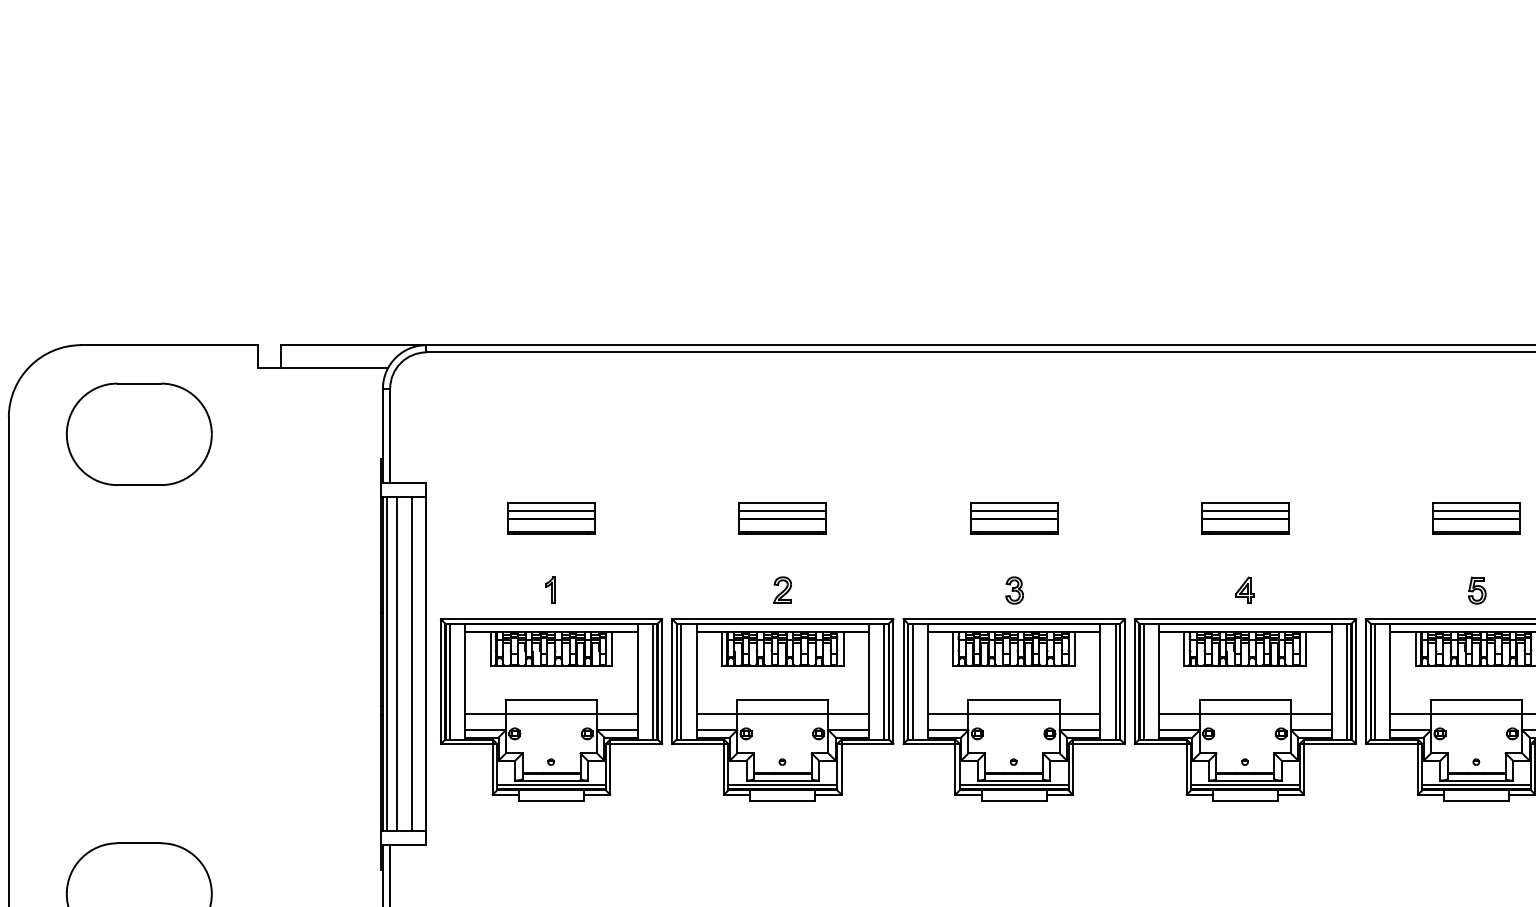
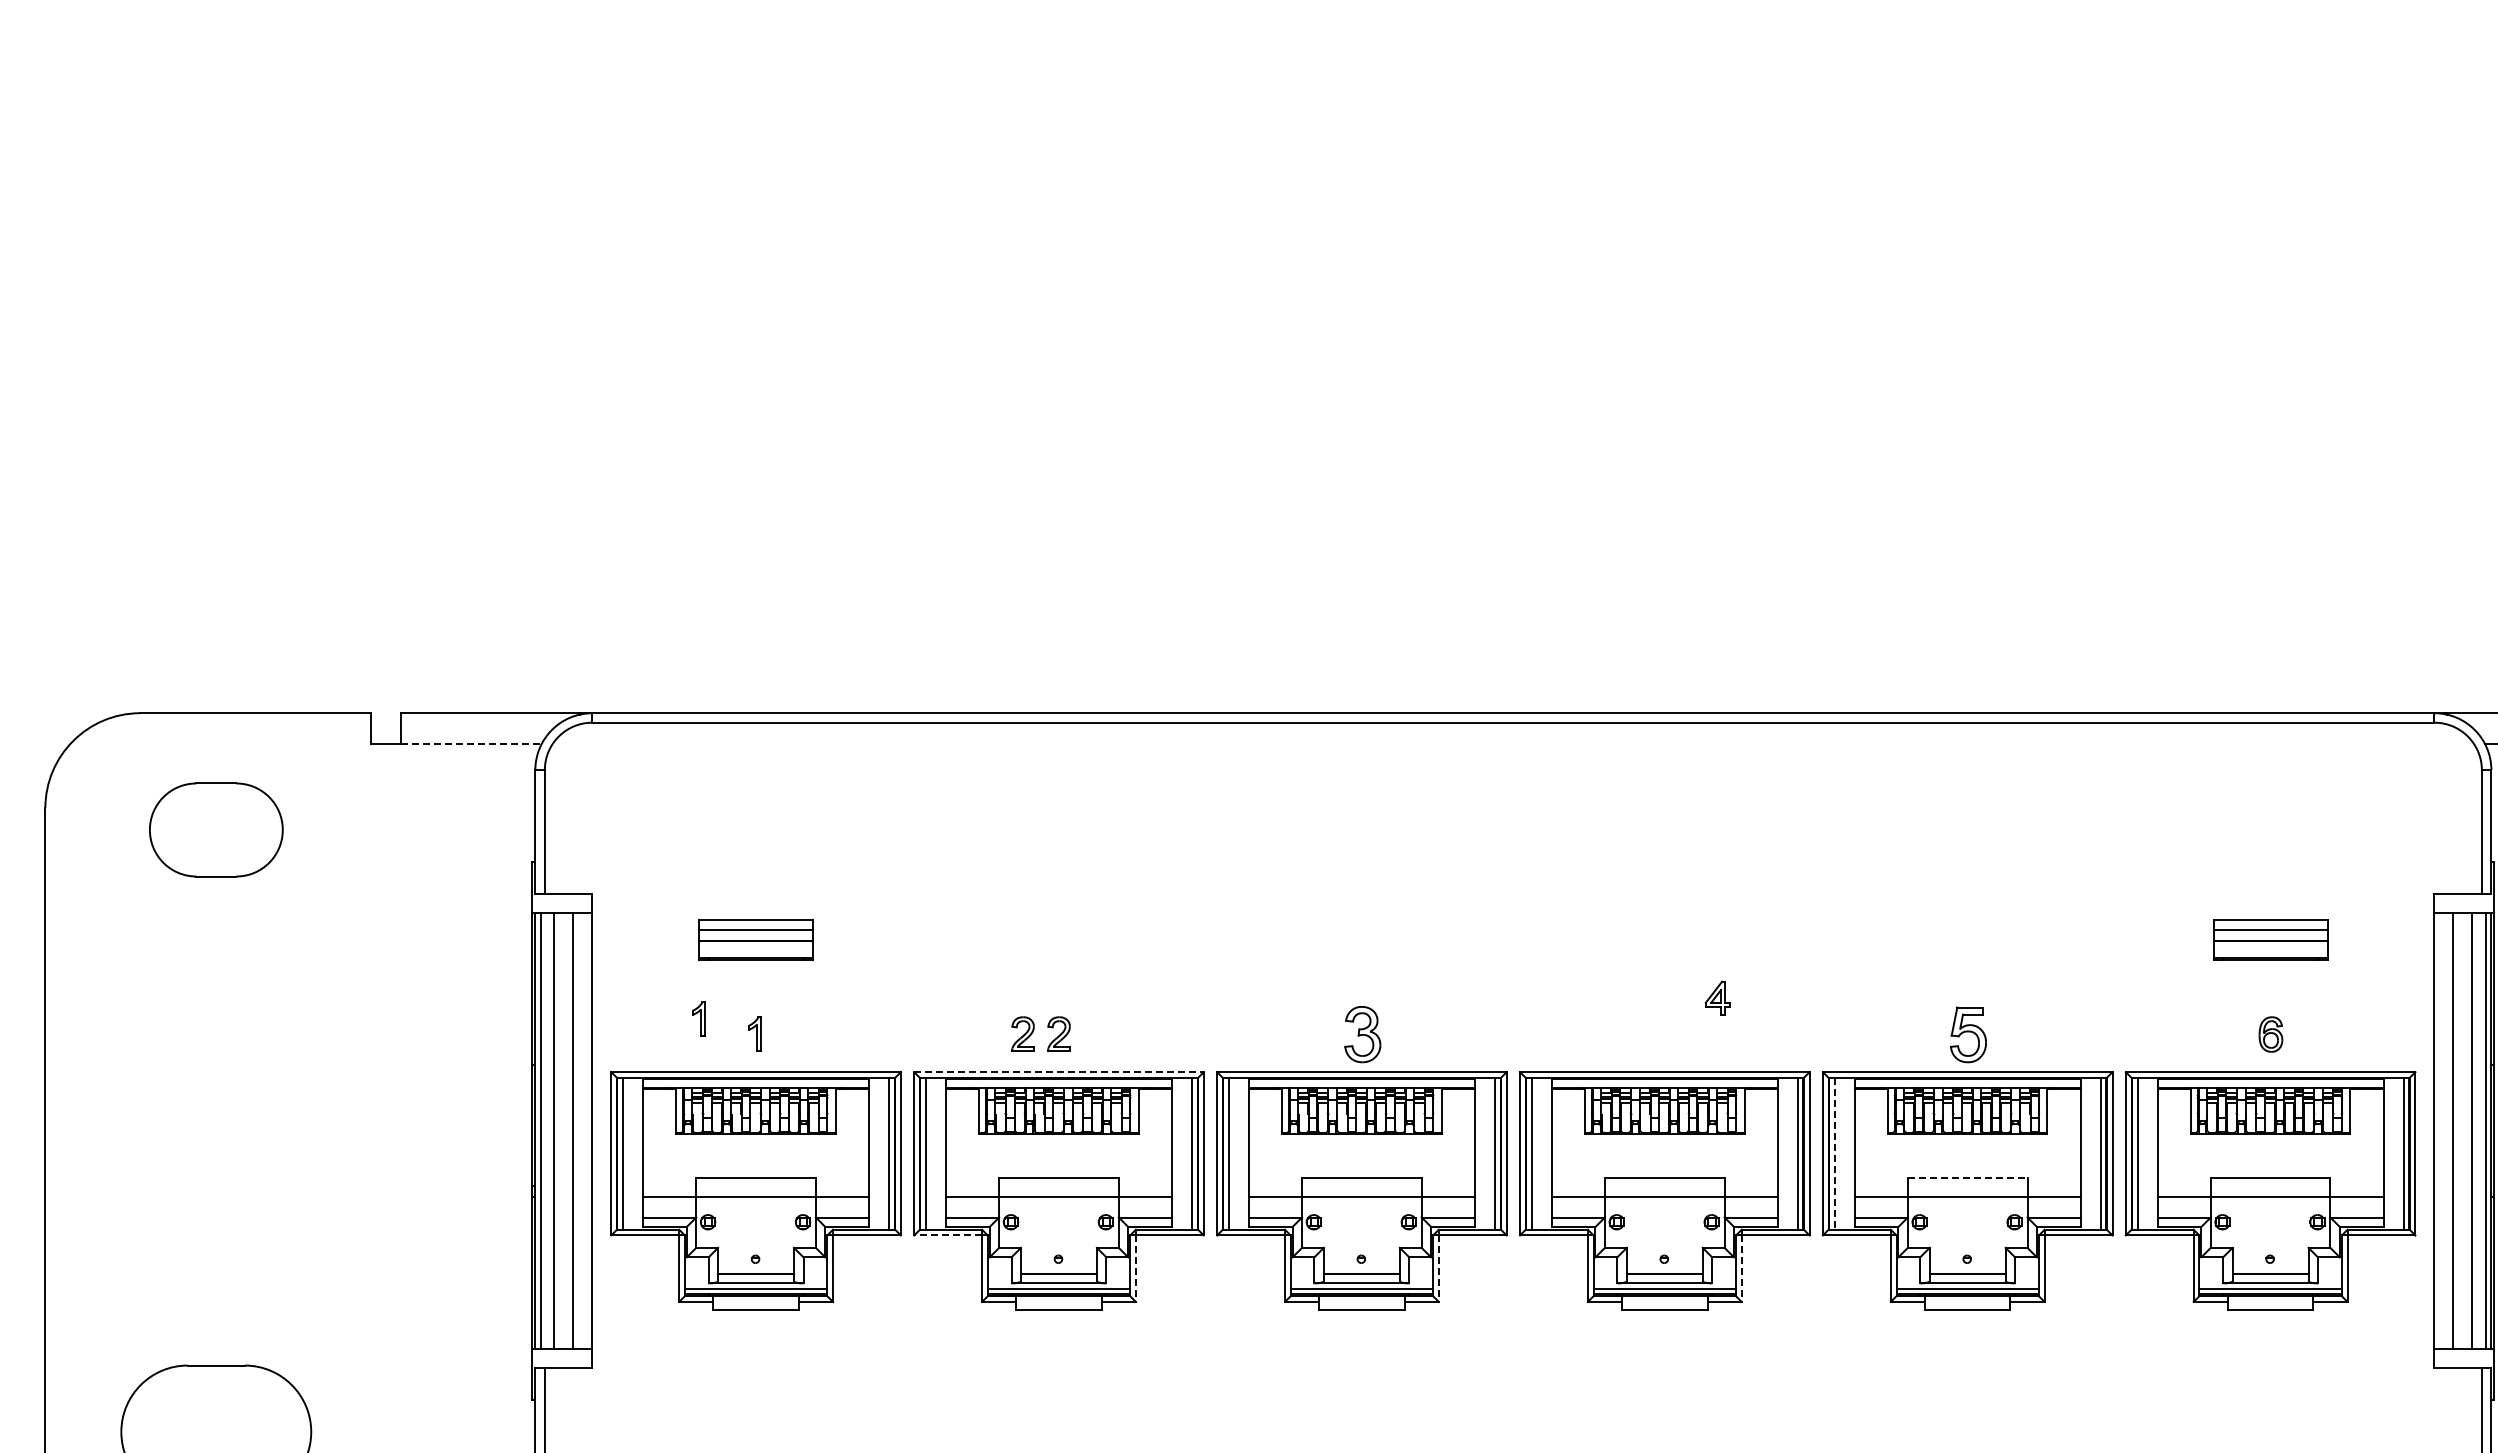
line: (334, 368) -> (472, 743), solid -> dashed
part: (139, 433) -> (216, 829), size x0.7
part: (782, 517) -> (1058, 939), removed
part: (1013, 517) -> (1361, 939), removed
part: (1245, 517) -> (1664, 939), removed
part: (1476, 517) -> (1967, 939), removed
part: (507, 578) -> (698, 1018), added
part: (754, 589) -> (1022, 1033), added
part: (1245, 589) -> (1717, 997), moved
part: (1014, 590) -> (1362, 1034), size x1.6
part: (1477, 590) -> (1968, 1034), size x1.6
line: (783, 619) -> (1059, 1072), solid -> dashed
line: (1374, 681) -> (1834, 1153), solid -> dashed
line: (1476, 699) -> (1967, 1177), solid -> dashed
line: (698, 743) -> (948, 1235), solid -> dashed
line: (841, 769) -> (1135, 1269), solid -> dashed
line: (1072, 769) -> (1438, 1269), solid -> dashed
line: (1303, 769) -> (1741, 1269), solid -> dashed

